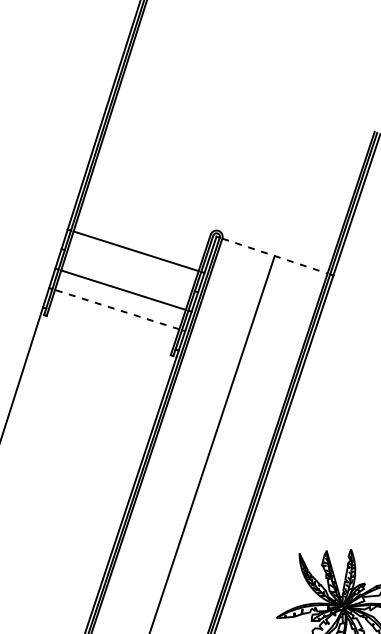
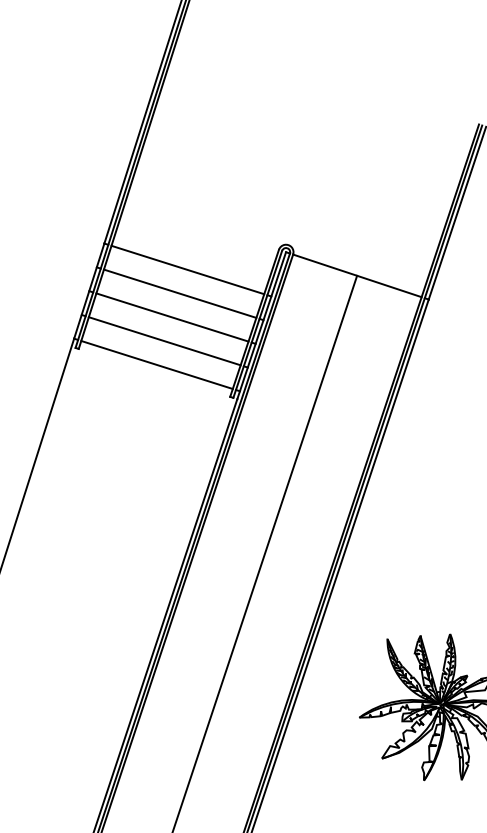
line: (275, 255) -> (357, 275), dashed -> solid
line: (129, 270) -> (179, 293), added
line: (116, 309) -> (164, 341), dashed -> solid
line: (110, 328) -> (156, 364), added

